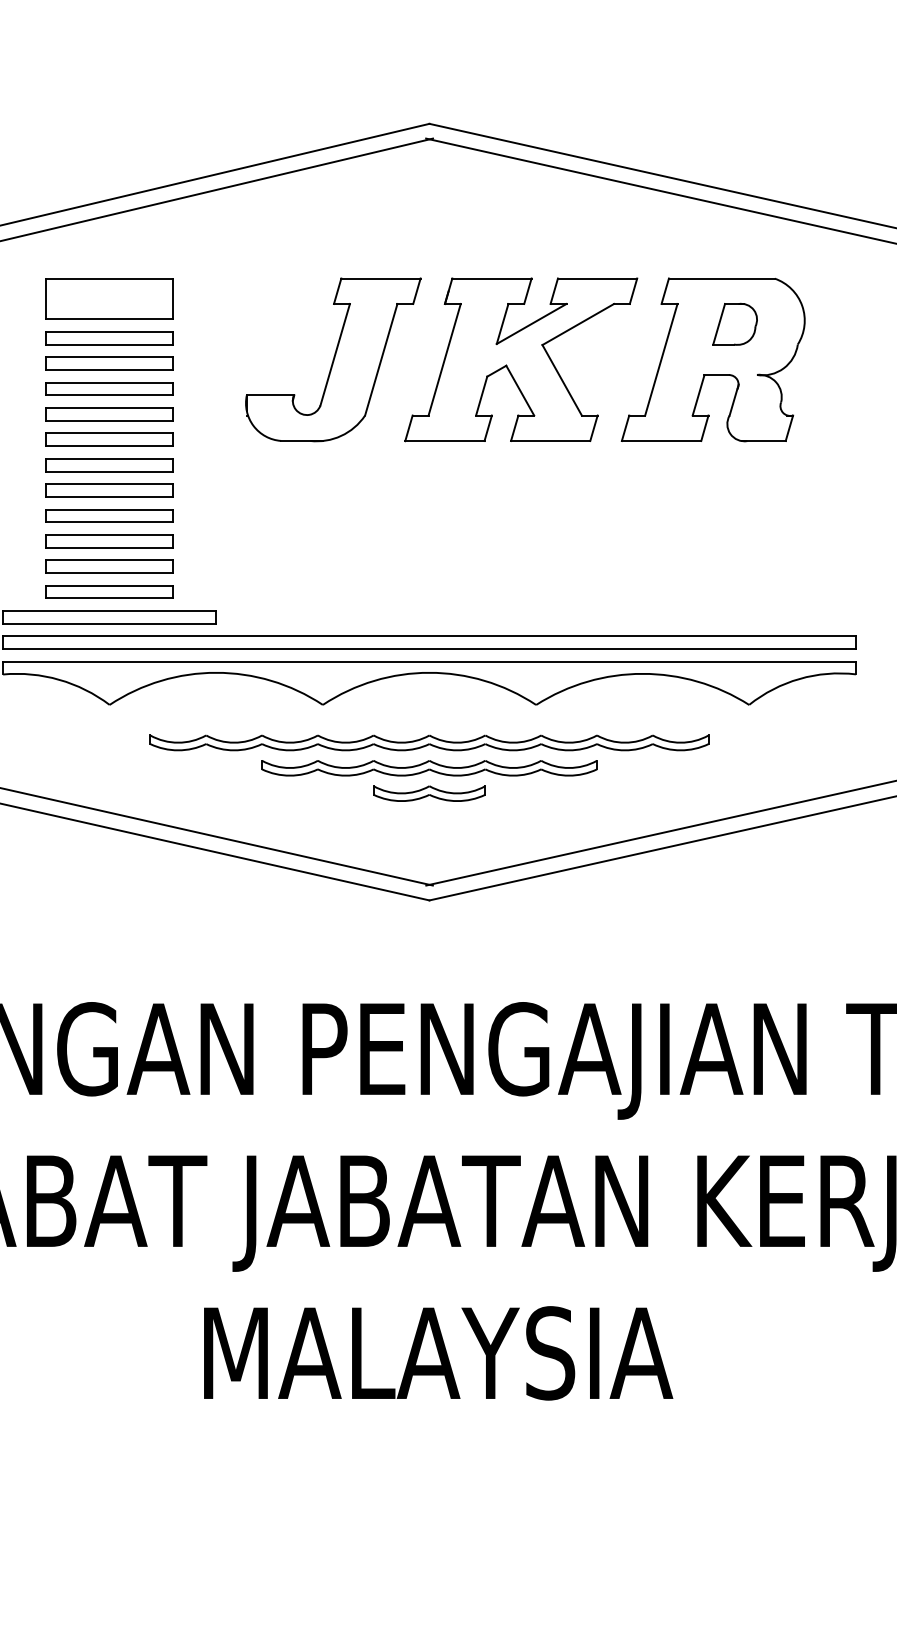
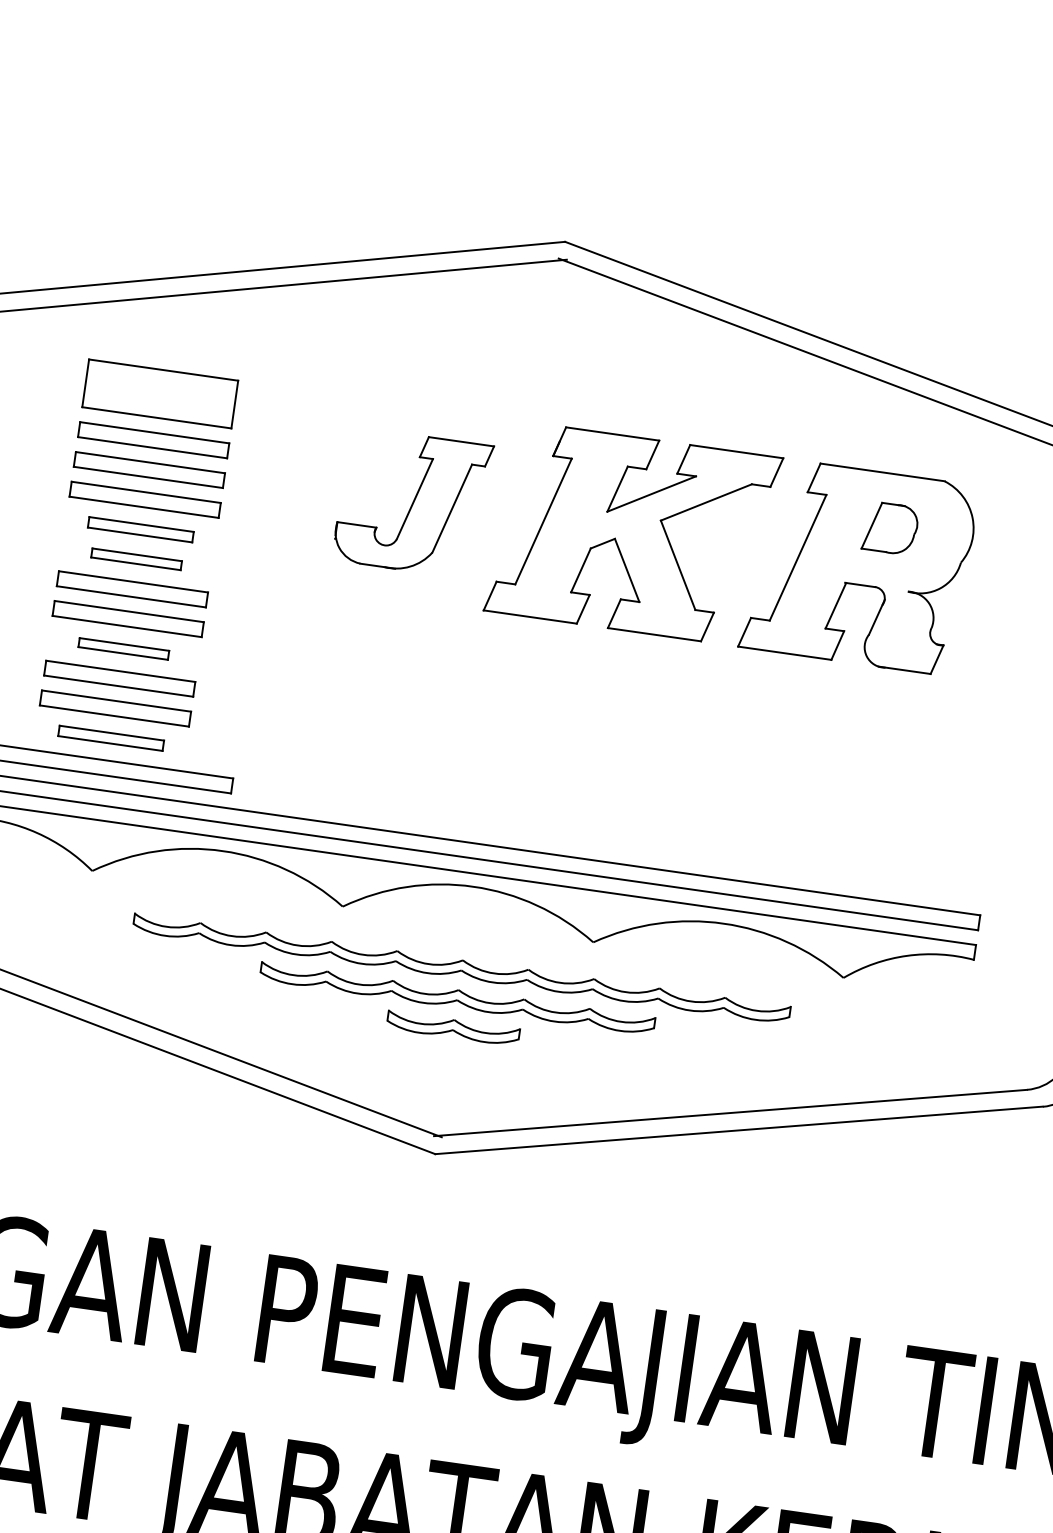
part: (333, 359) -> (412, 502), size x0.7
part: (109, 414) -> (140, 529), size x0.7
part: (109, 439) -> (136, 559), size x0.6
part: (109, 515) -> (123, 648), size x0.6
part: (109, 591) -> (111, 737), size x0.7

